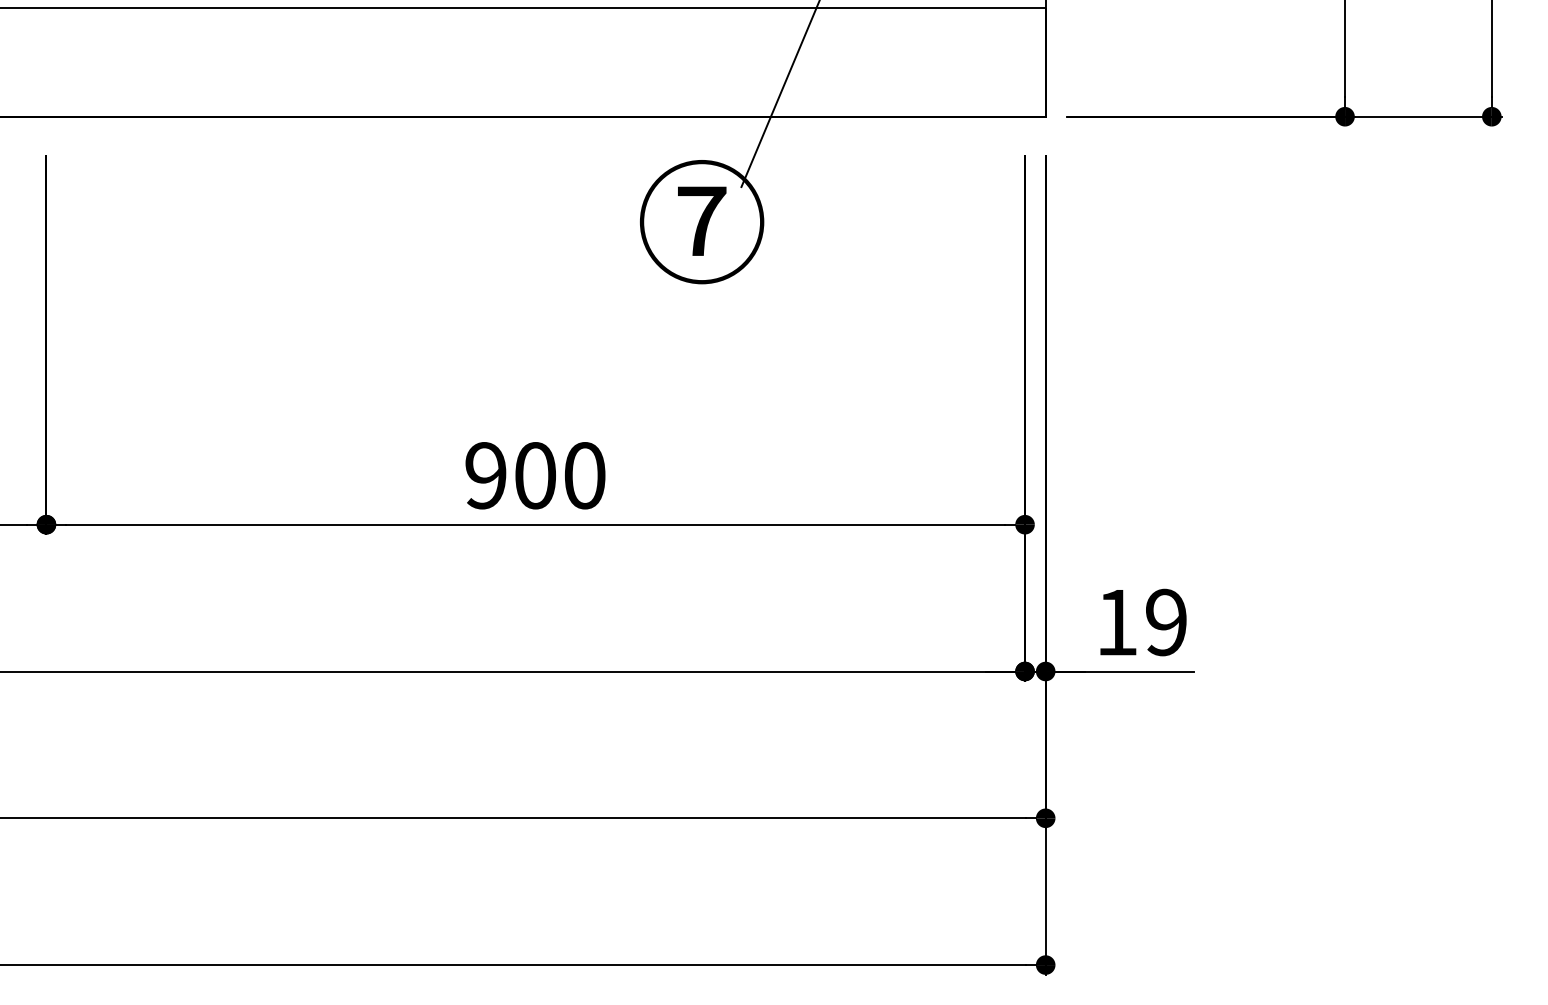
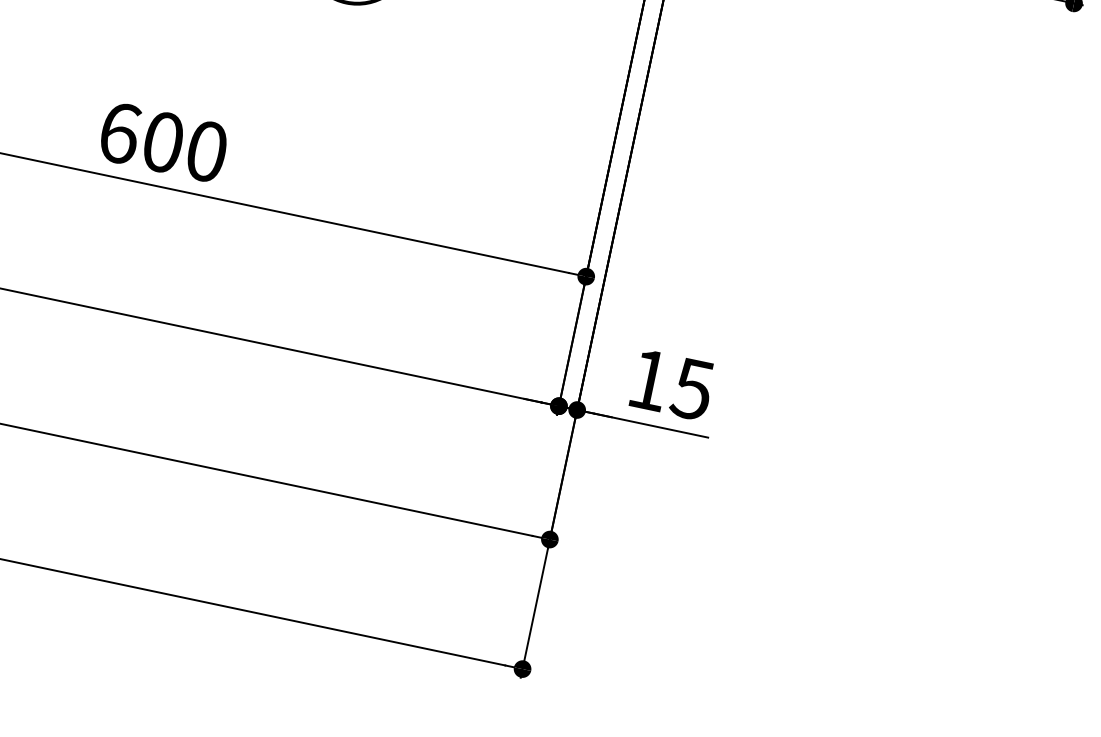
text: (486, 475) -> (120, 133), 900 -> 600
text: (1165, 622) -> (692, 389), 19 -> 15

